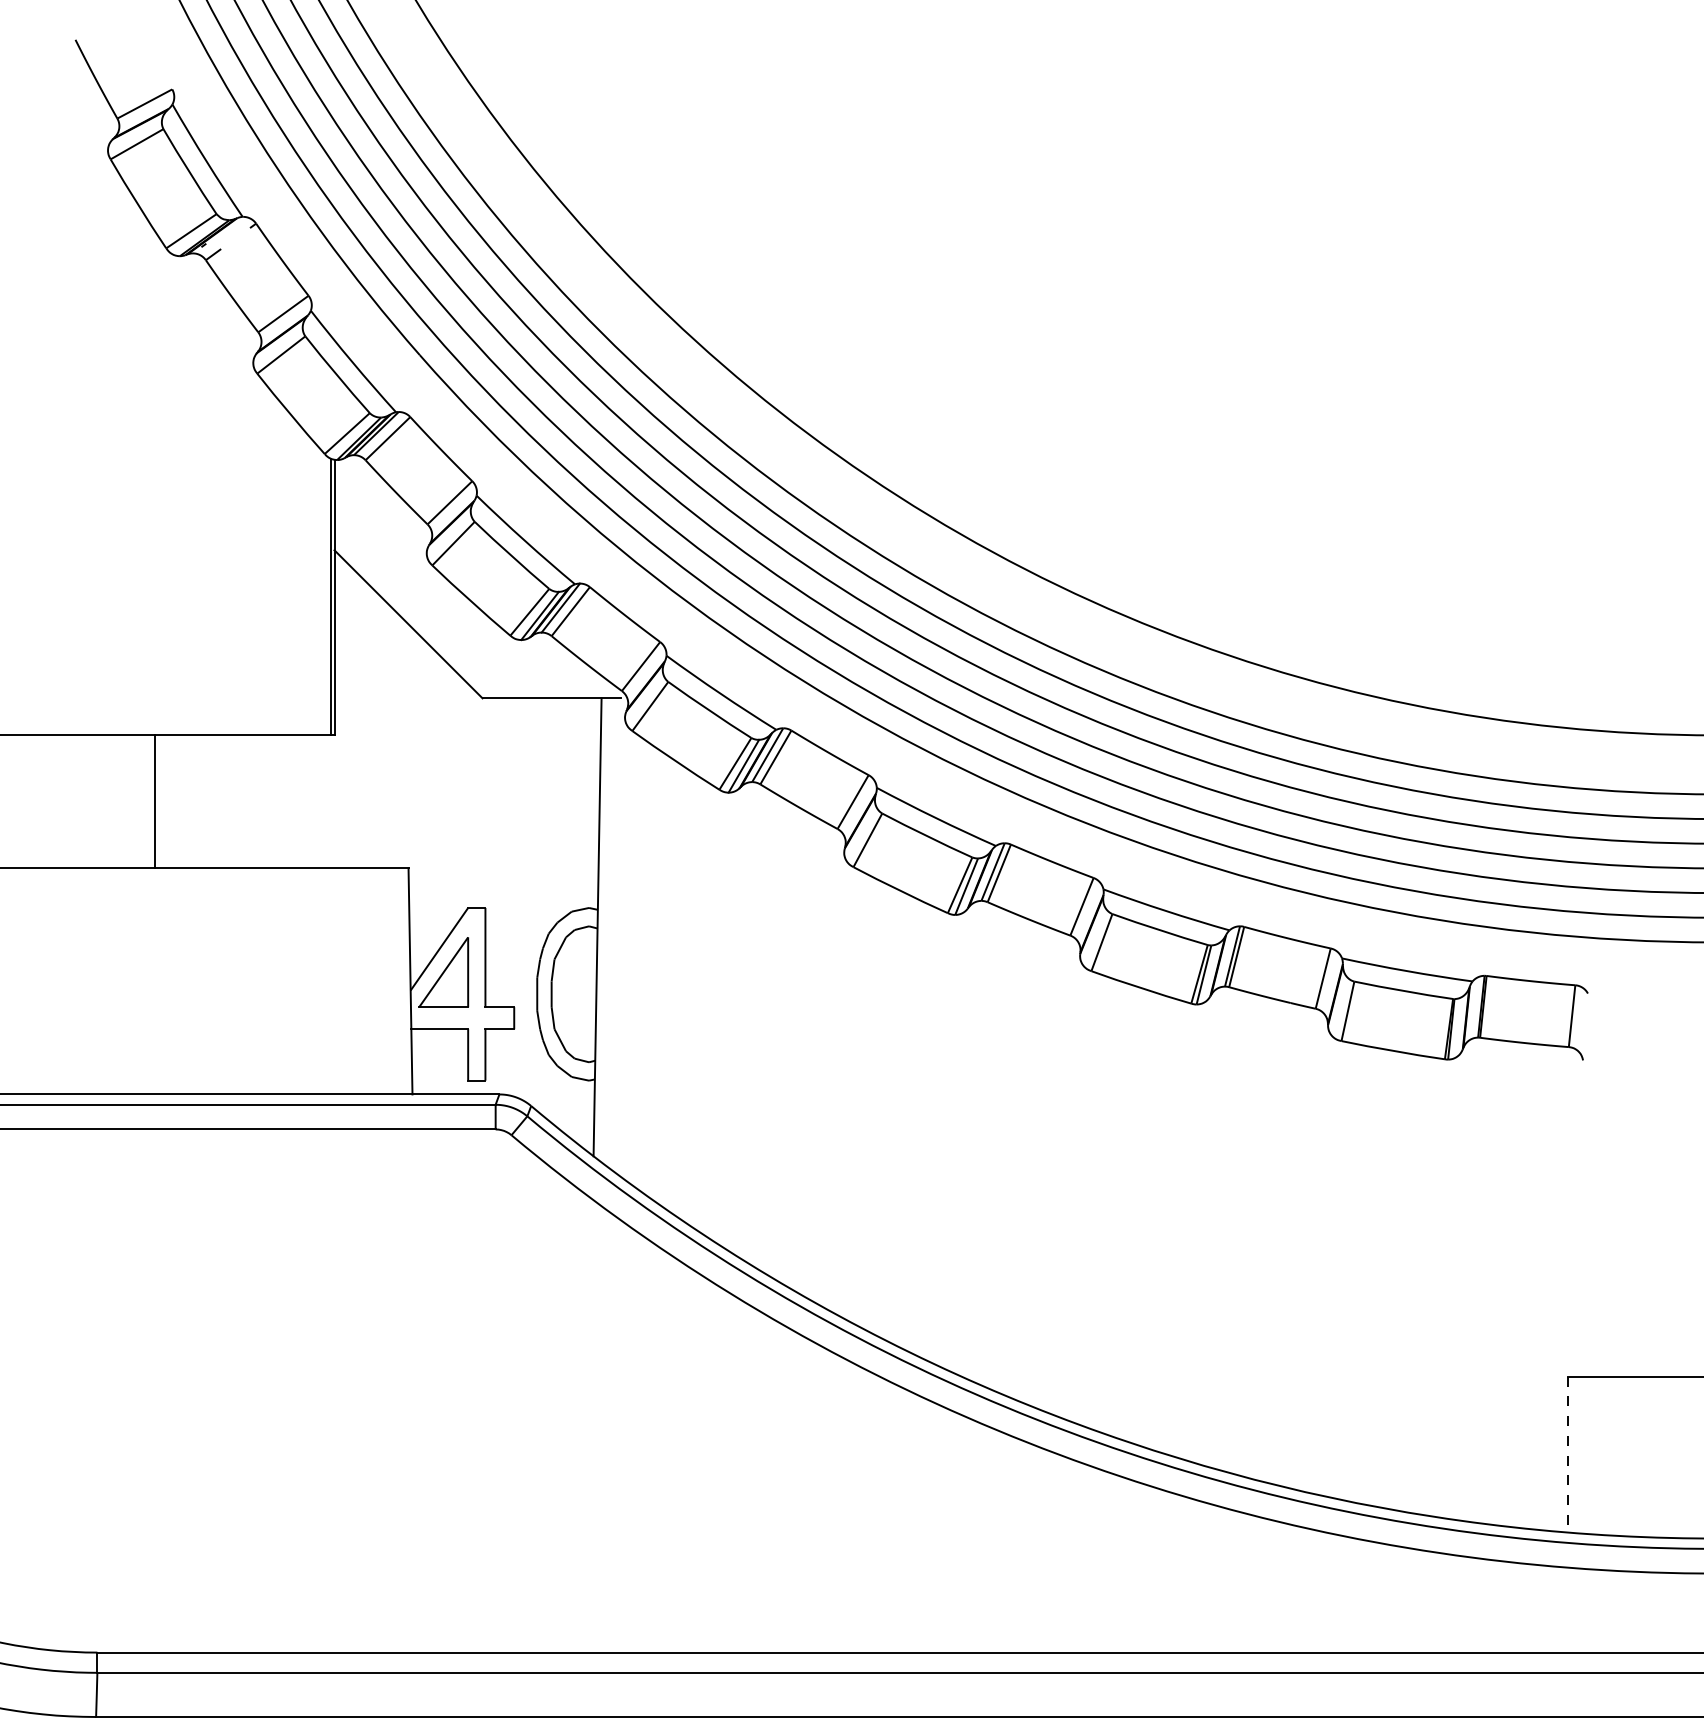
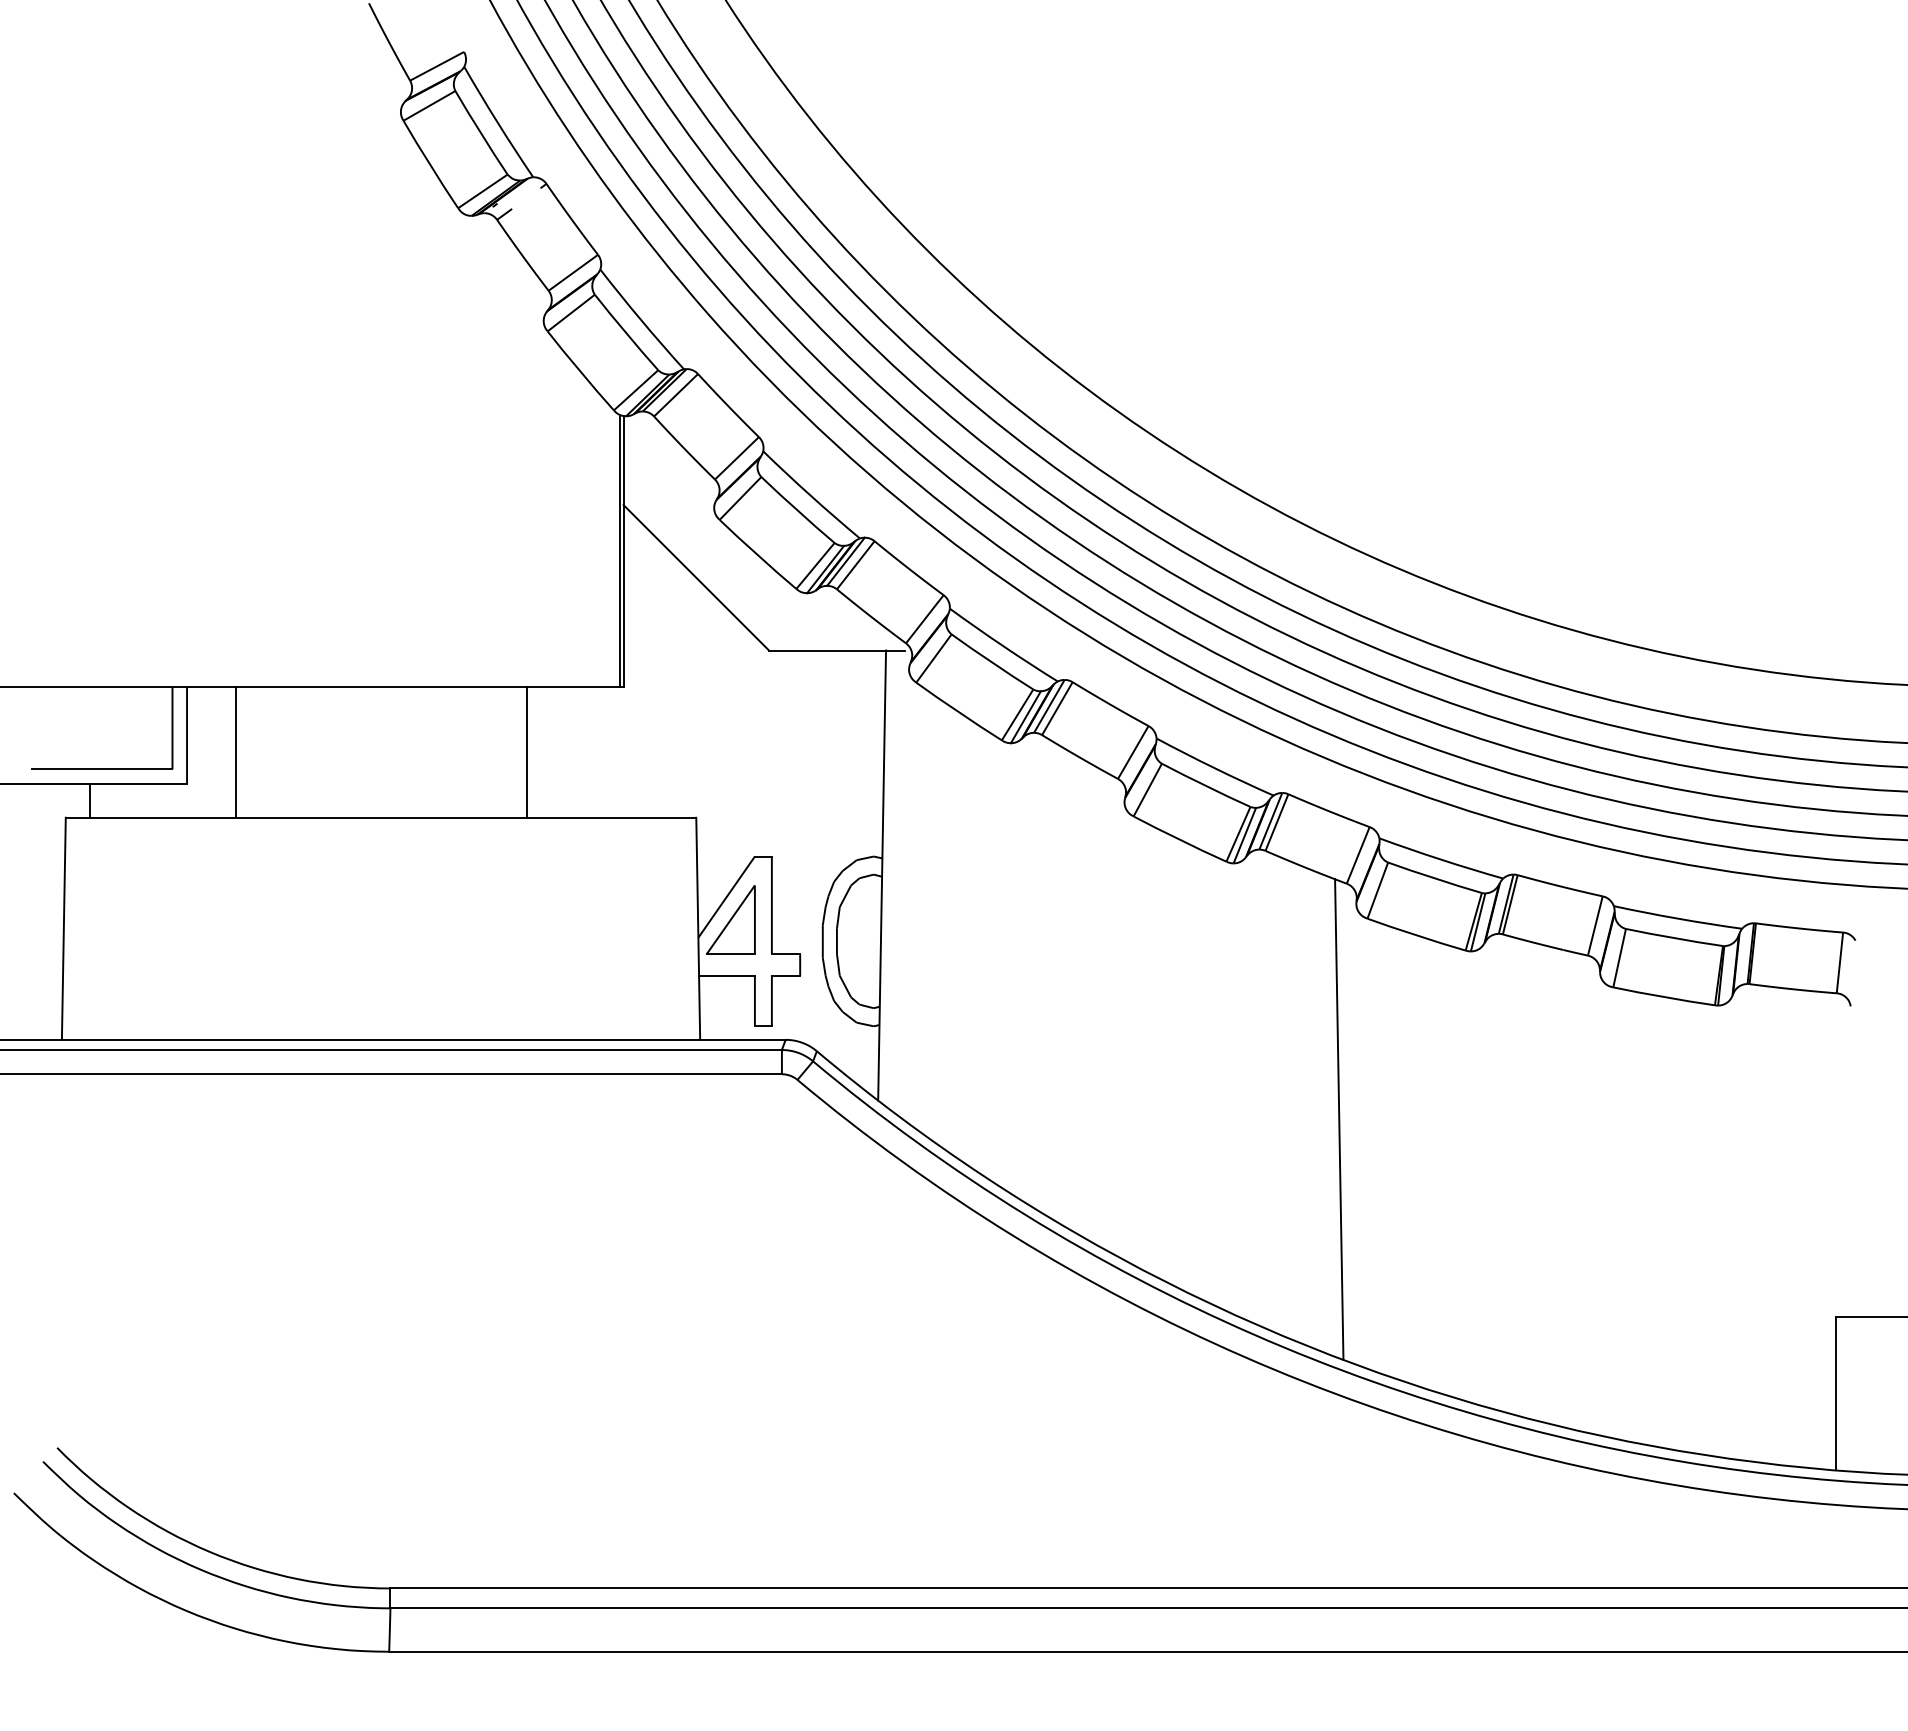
line: (155, 801) -> (526, 751), moved
line: (1062, 1175) -> (1339, 1119), added
line: (1568, 1454) -> (1836, 1393), dashed -> solid

